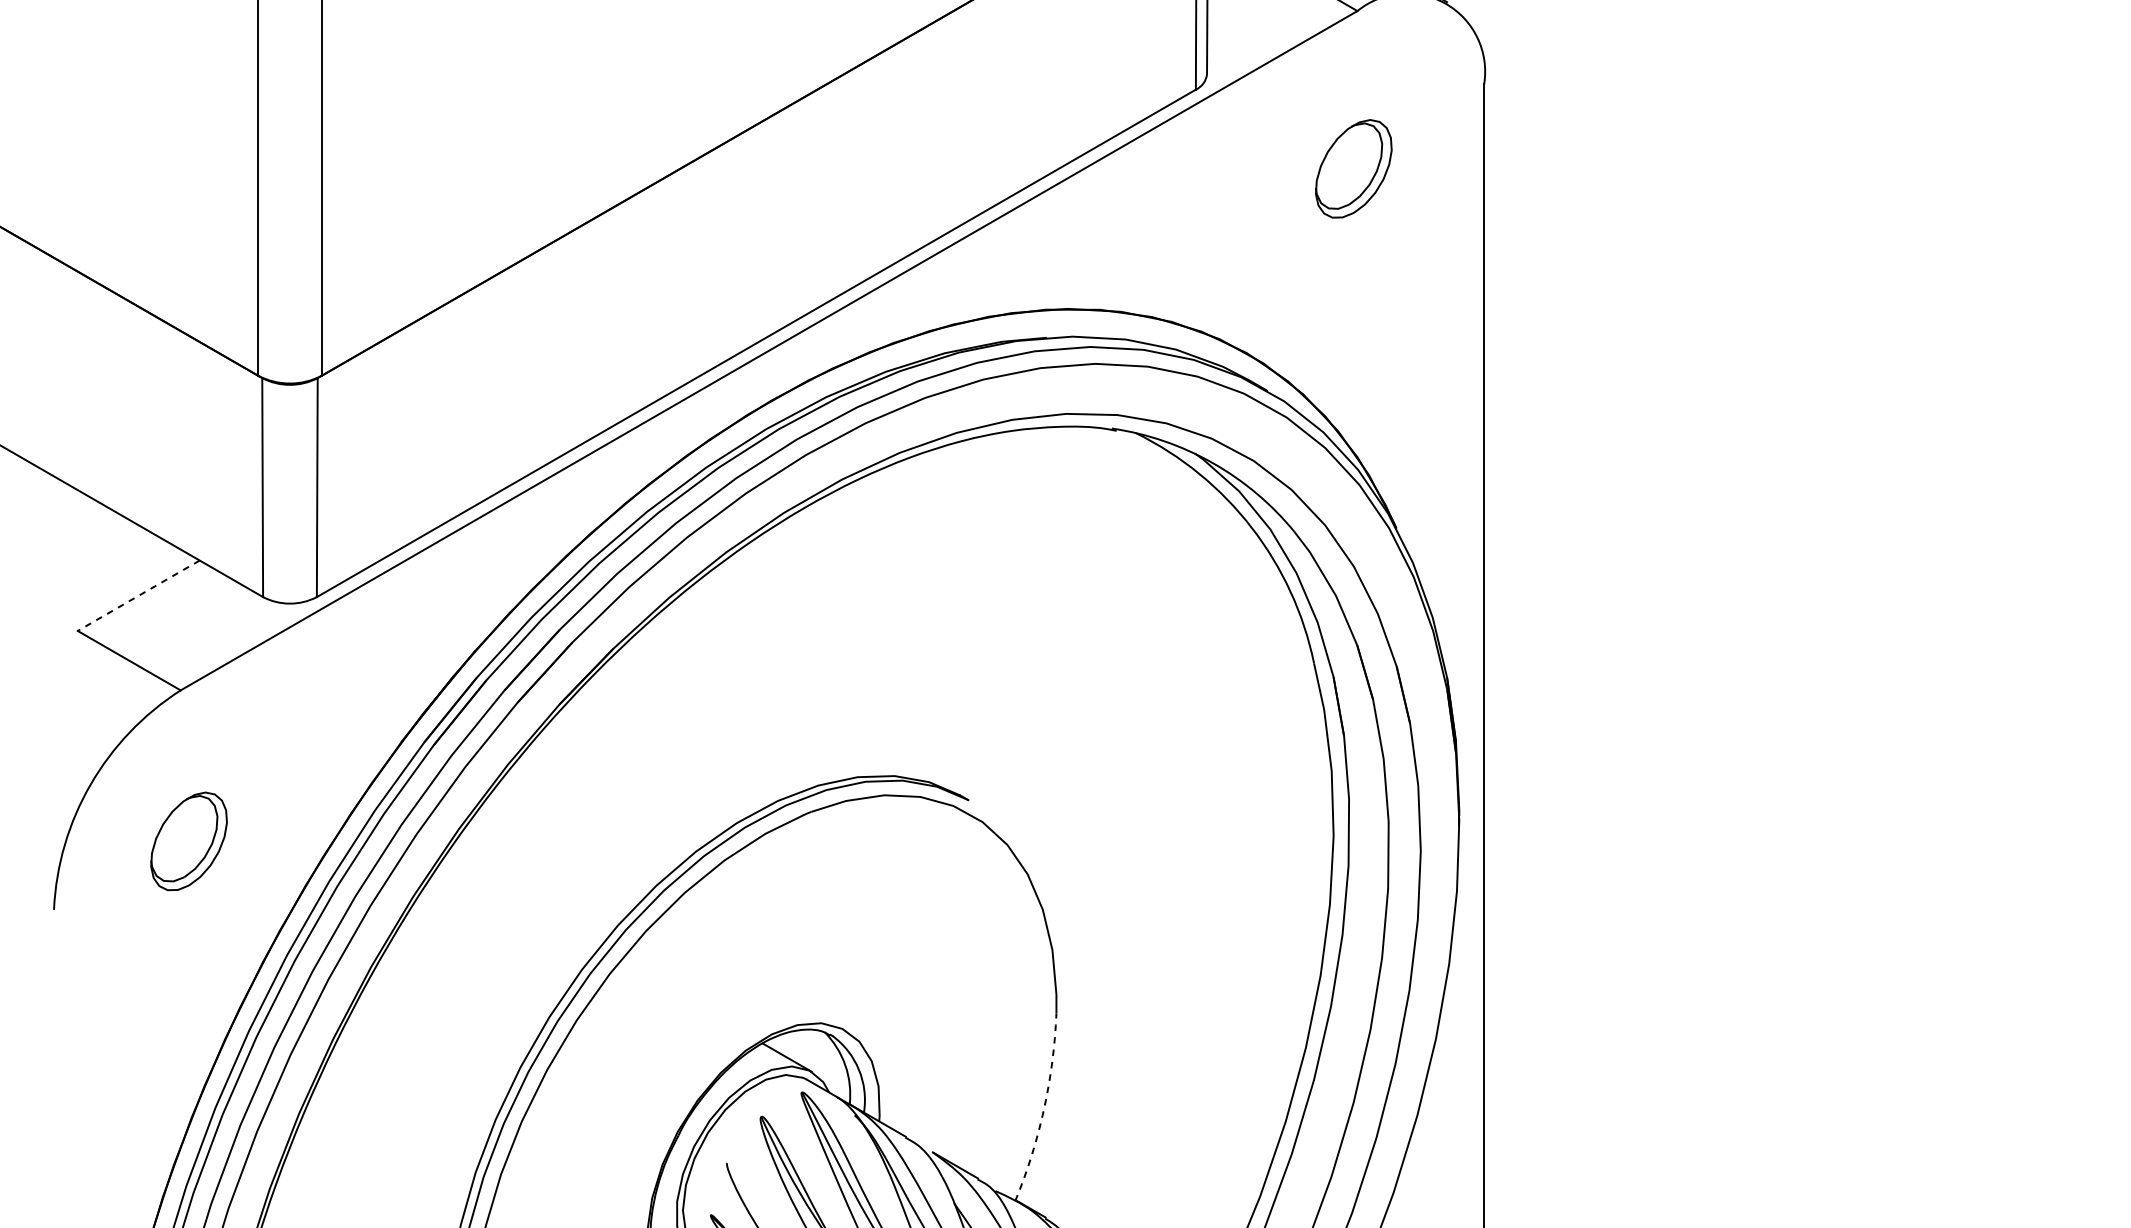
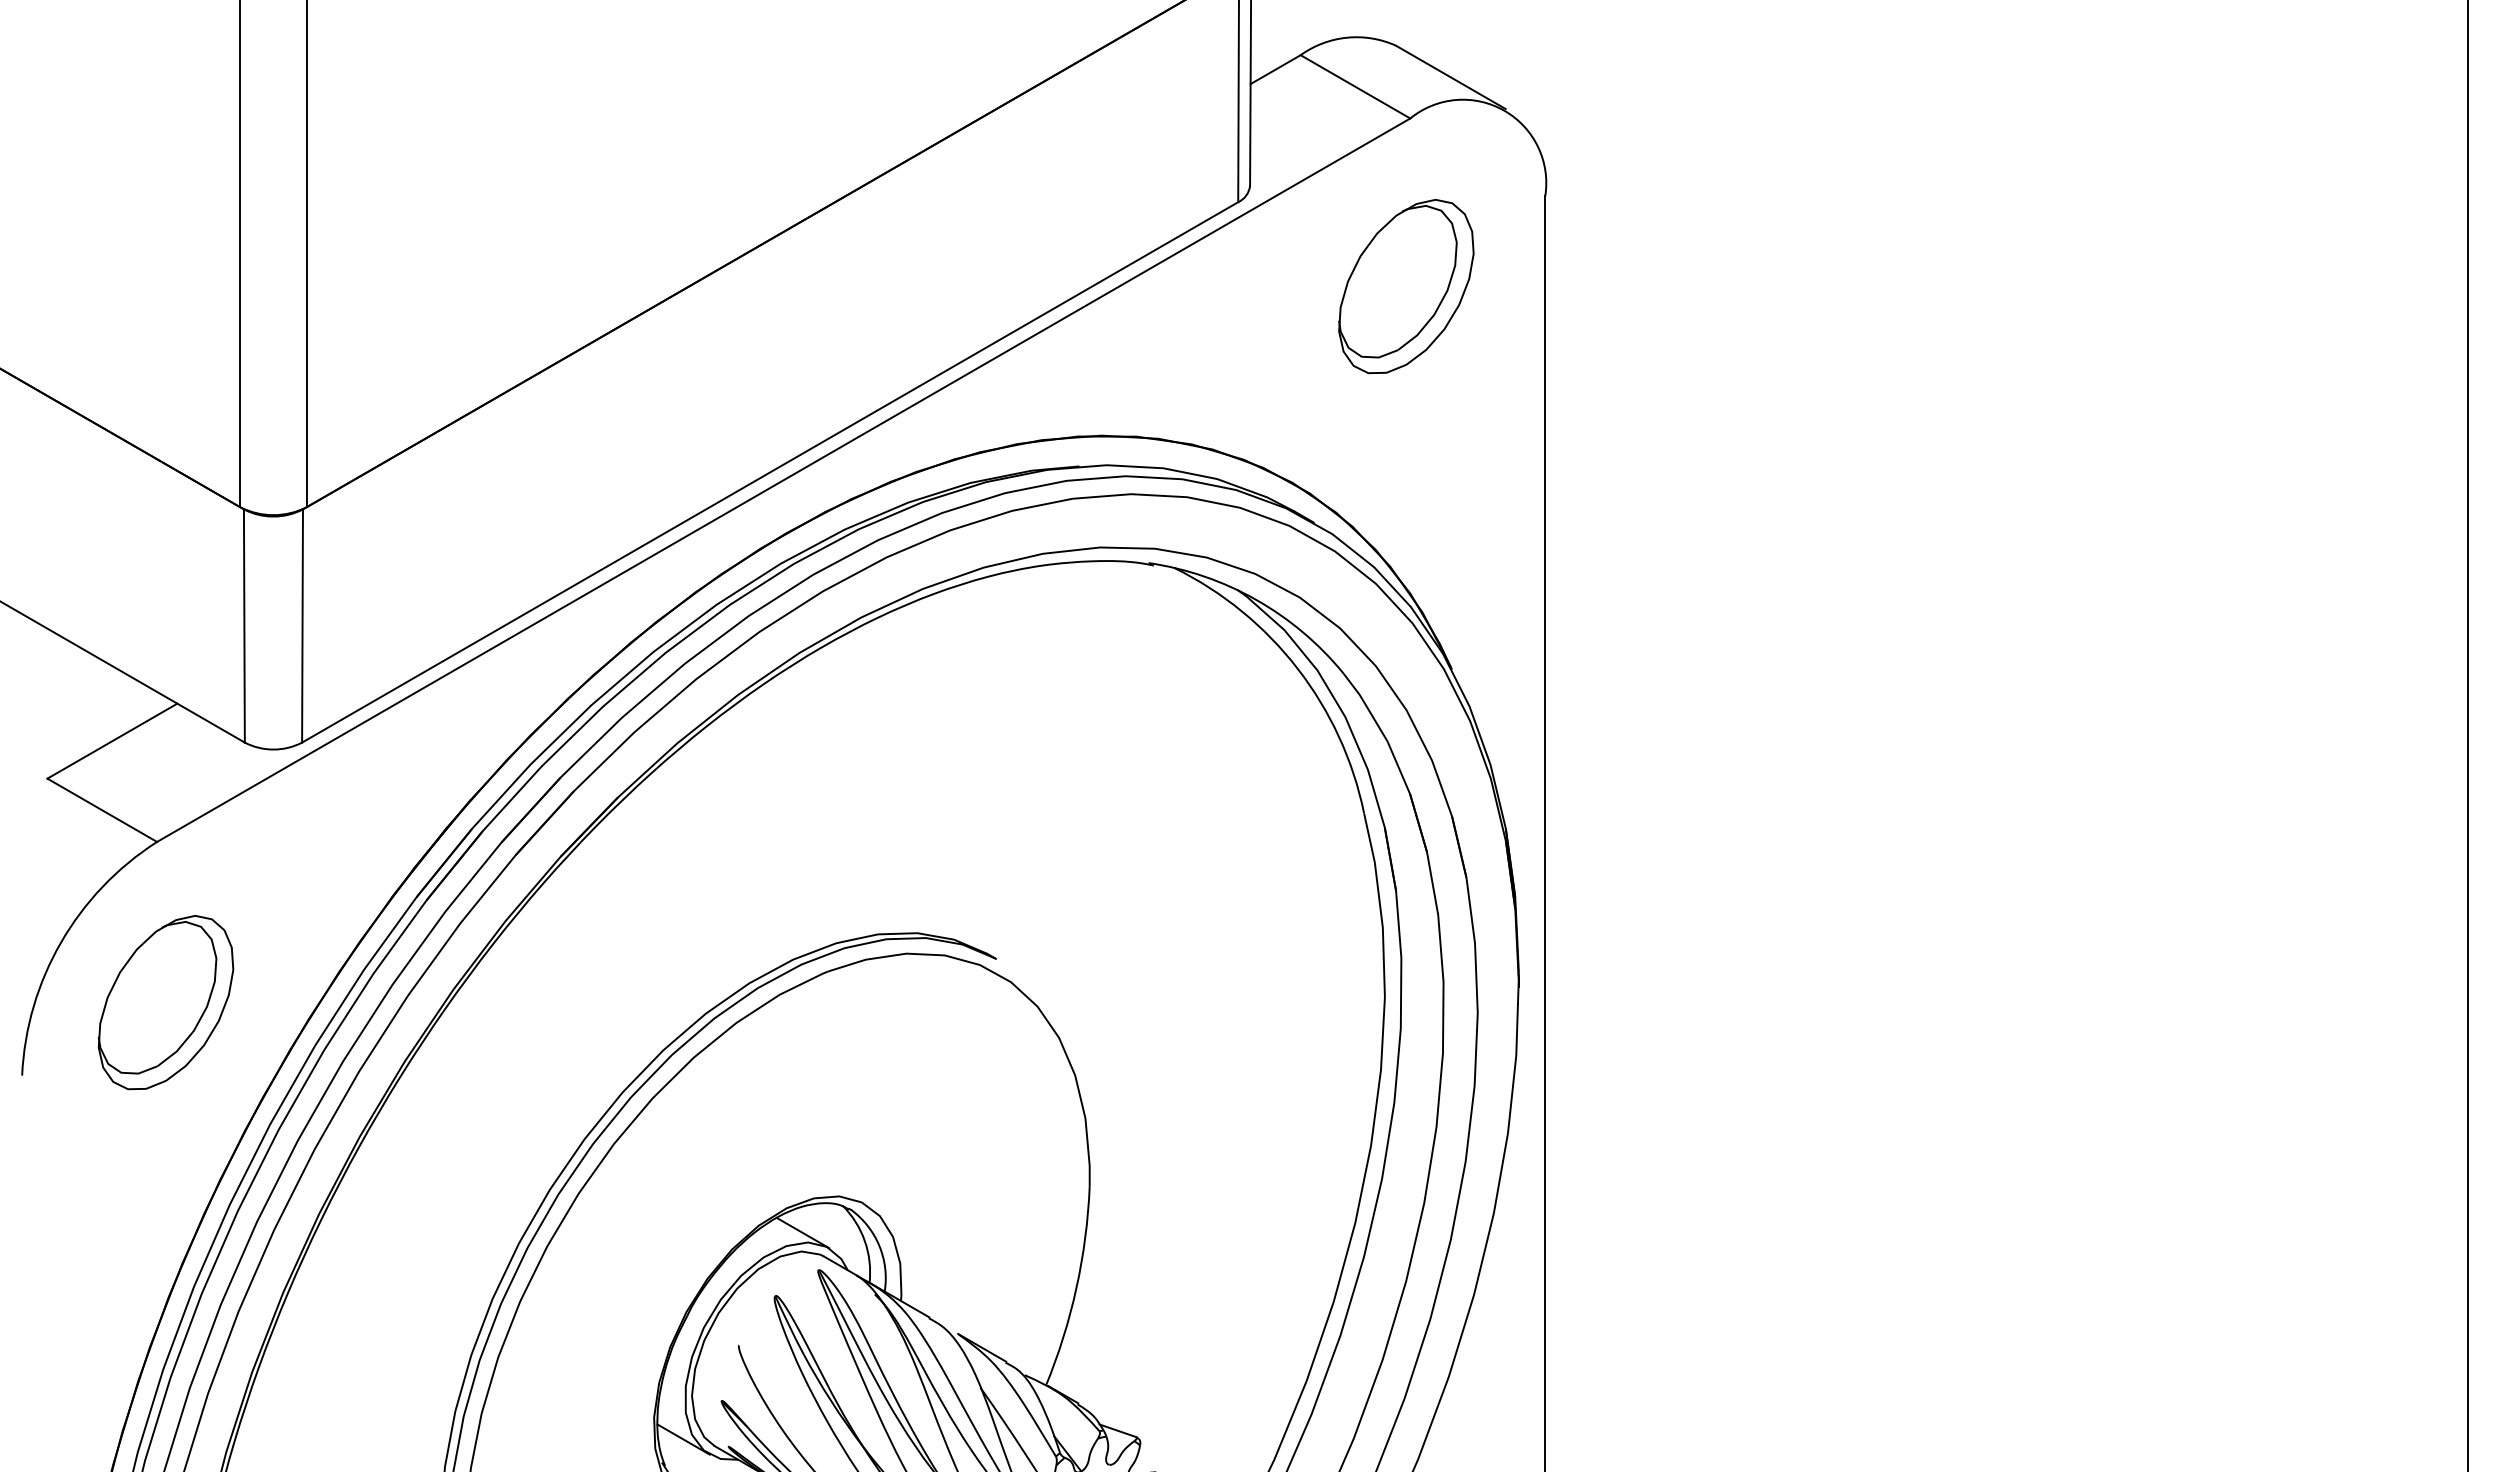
part: (1353, 168) -> (1406, 286), size x1.67
line: (137, 596) -> (111, 741), dashed -> solid
part: (188, 841) -> (165, 1002), size x1.67
arc: (1044, 1109) -> (1076, 1288), dashed -> solid

